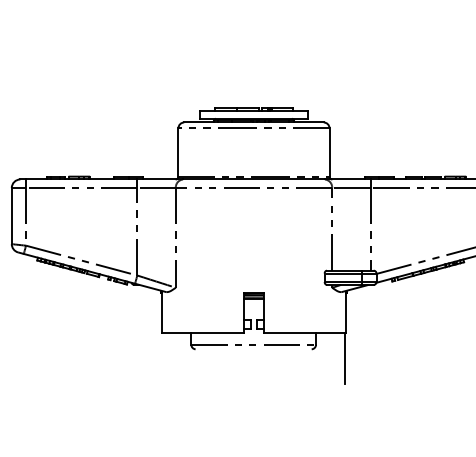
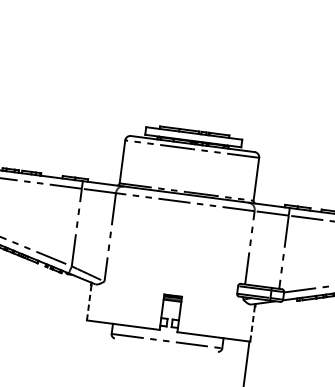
line: (161, 313) -> (88, 302), solid -> dashed
line: (346, 313) -> (252, 324), solid -> dashed

